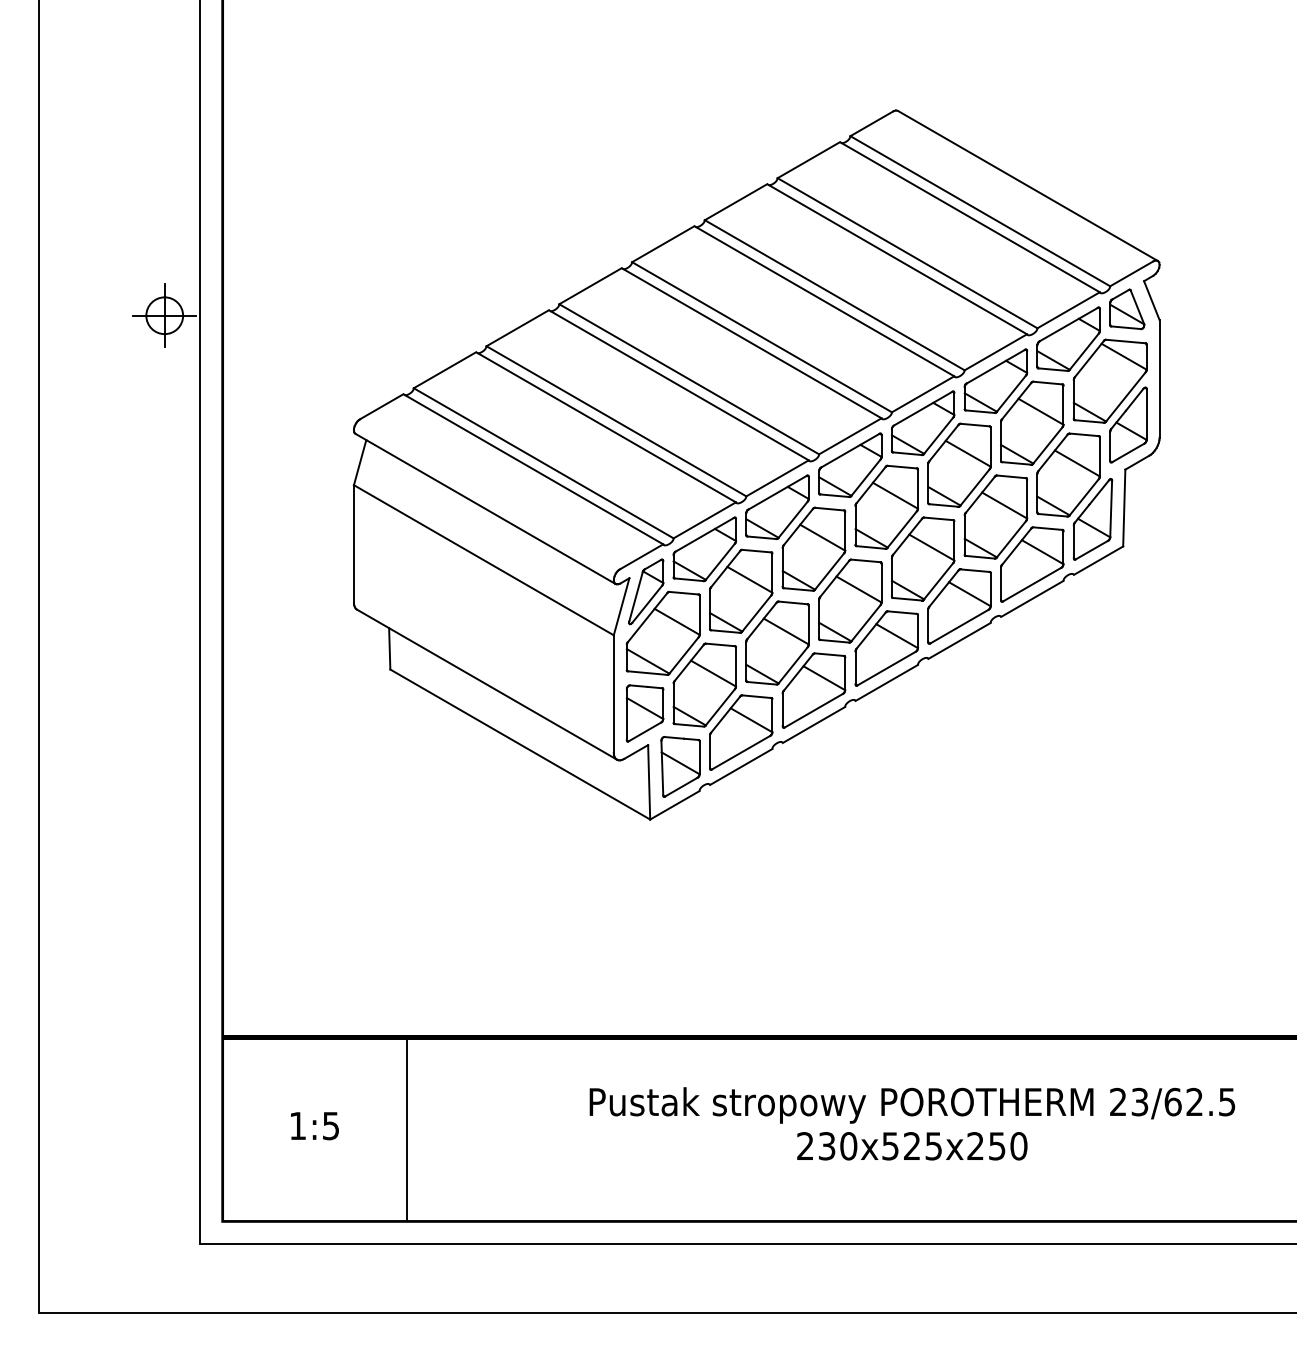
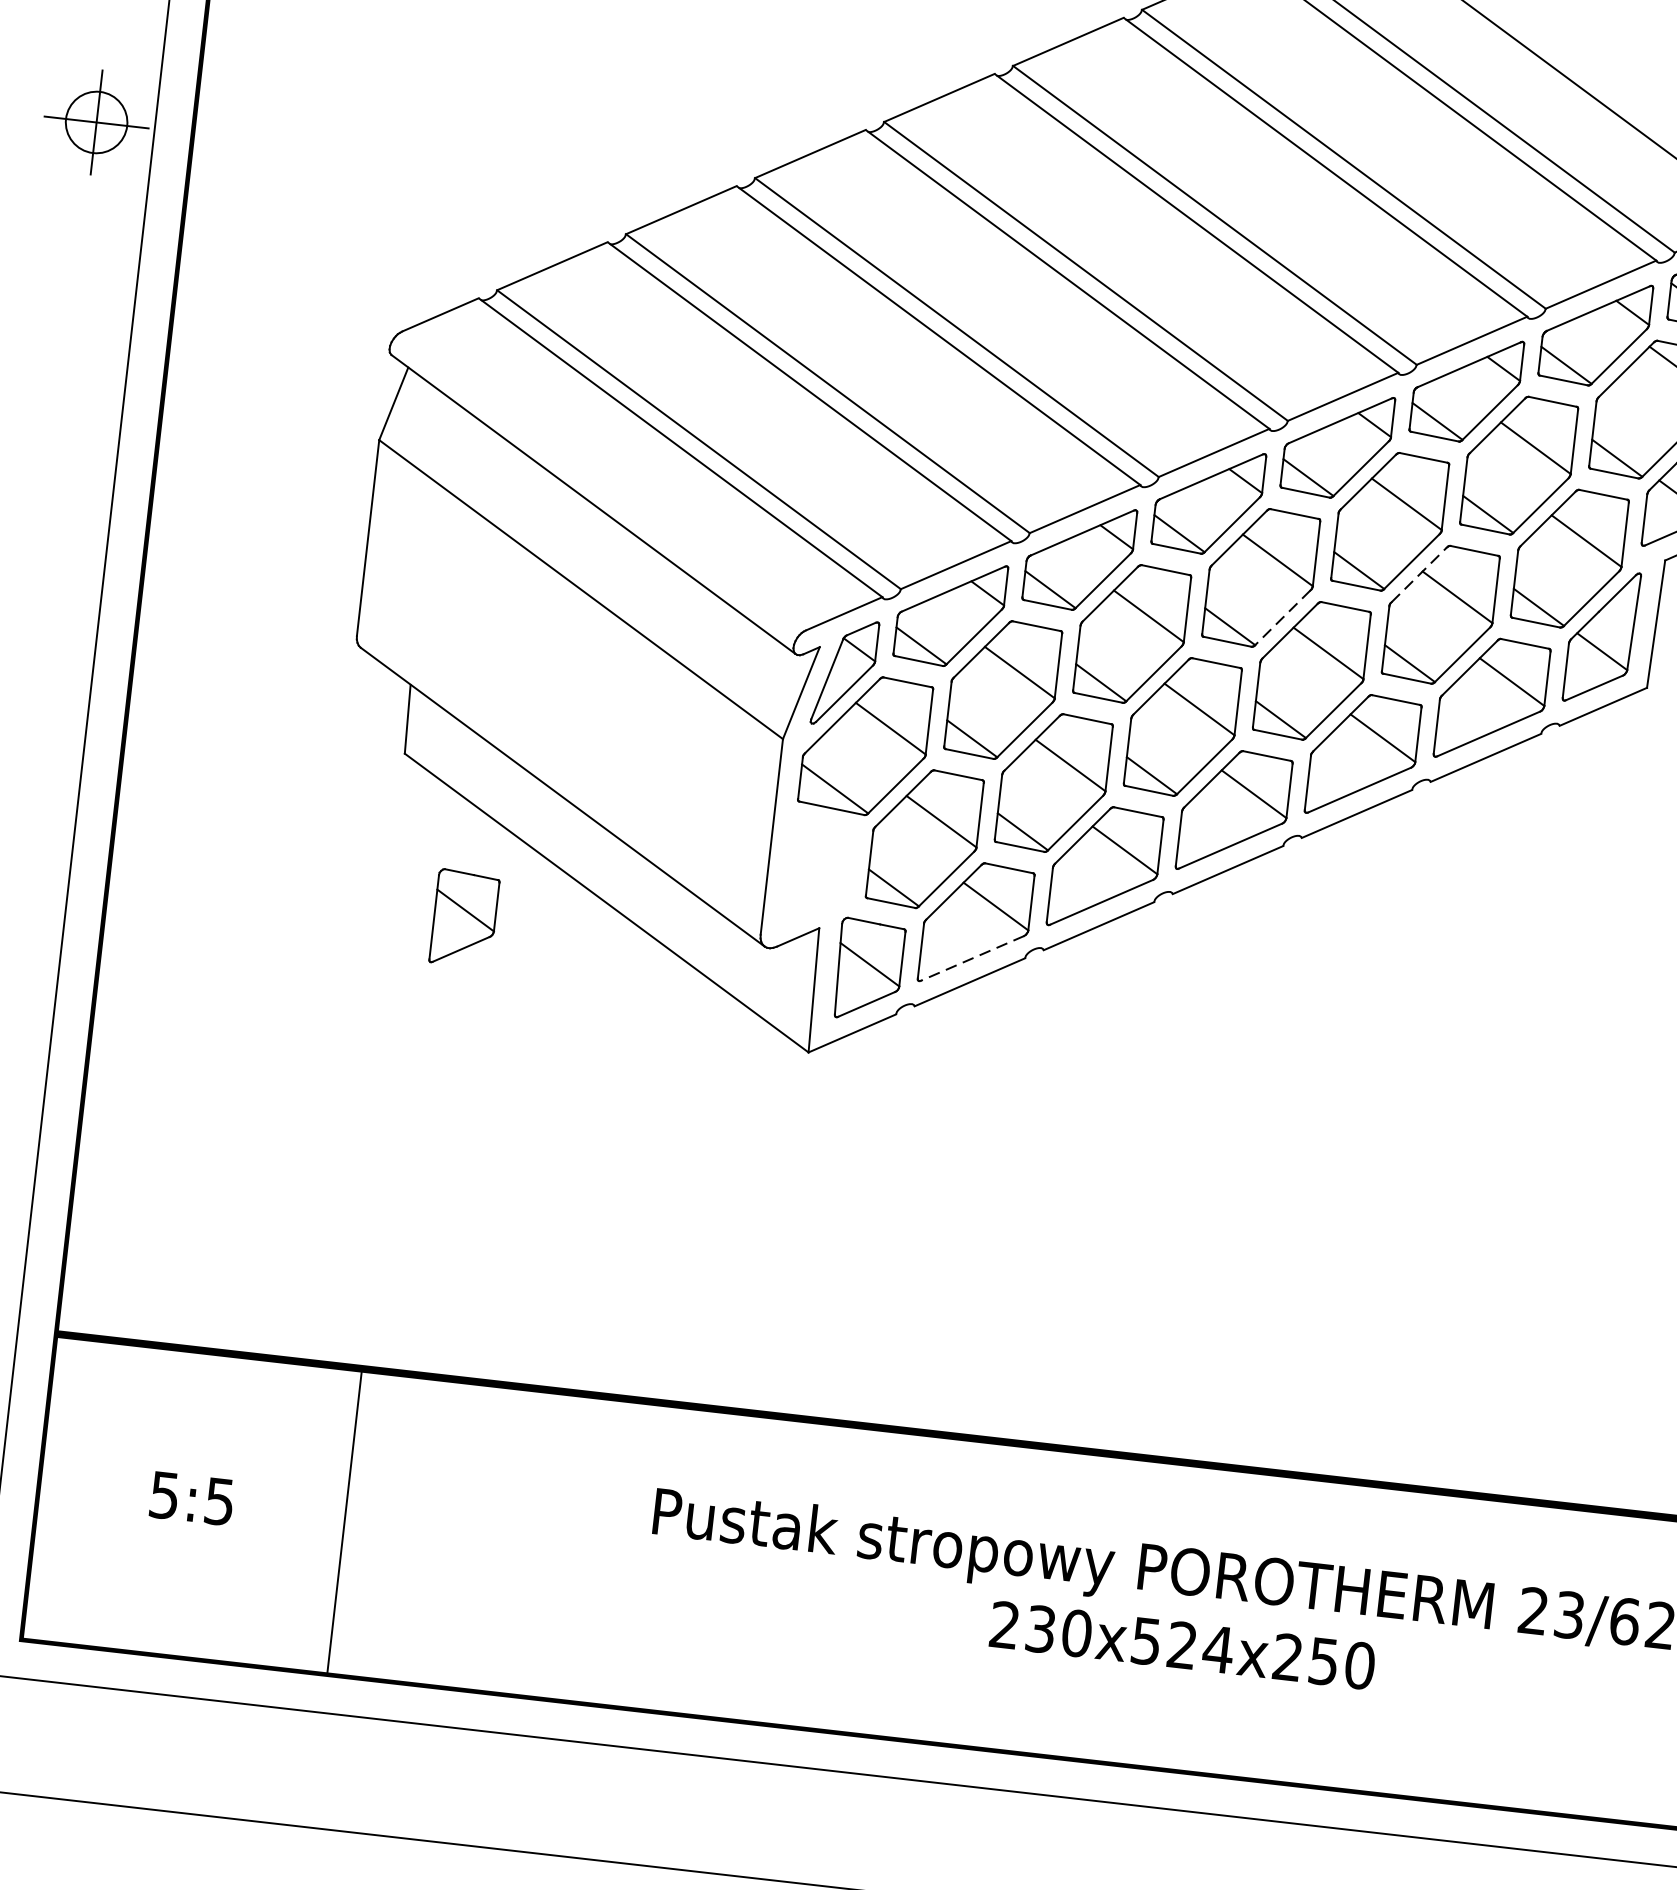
line: (980, 494) -> (1419, 574), solid -> dashed
line: (901, 529) -> (1281, 617), solid -> dashed
part: (644, 713) -> (463, 918), moved
line: (741, 752) -> (973, 958), solid -> dashed
text: (297, 1126) -> (163, 1496), 1:5 -> 5:5
text: (933, 1146) -> (1217, 1649), 230x525x250 -> 230x524x250

